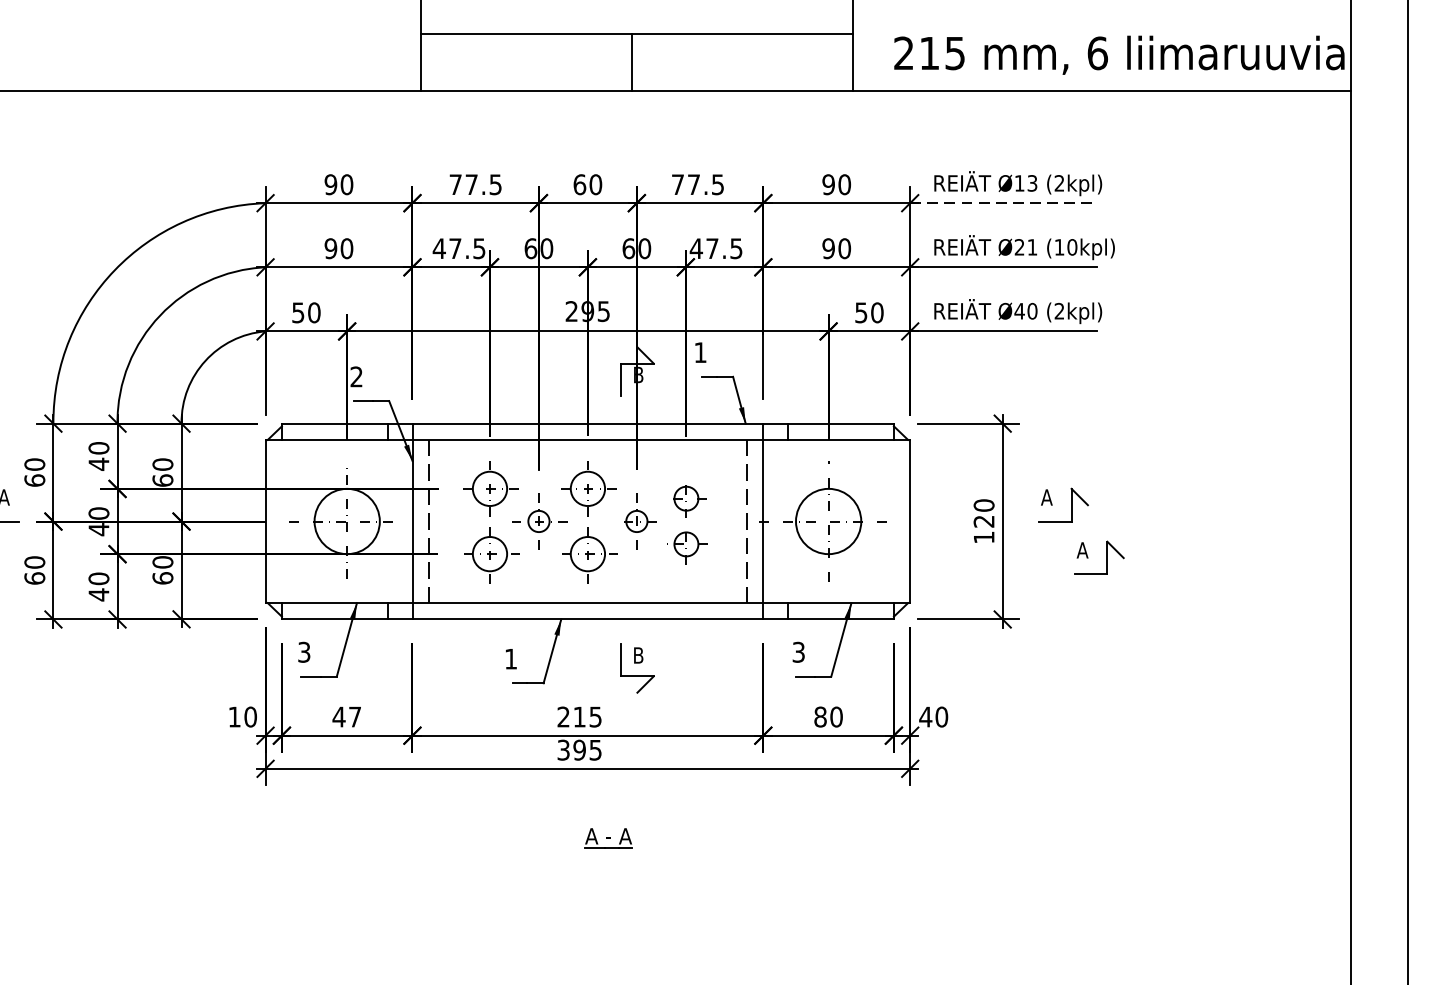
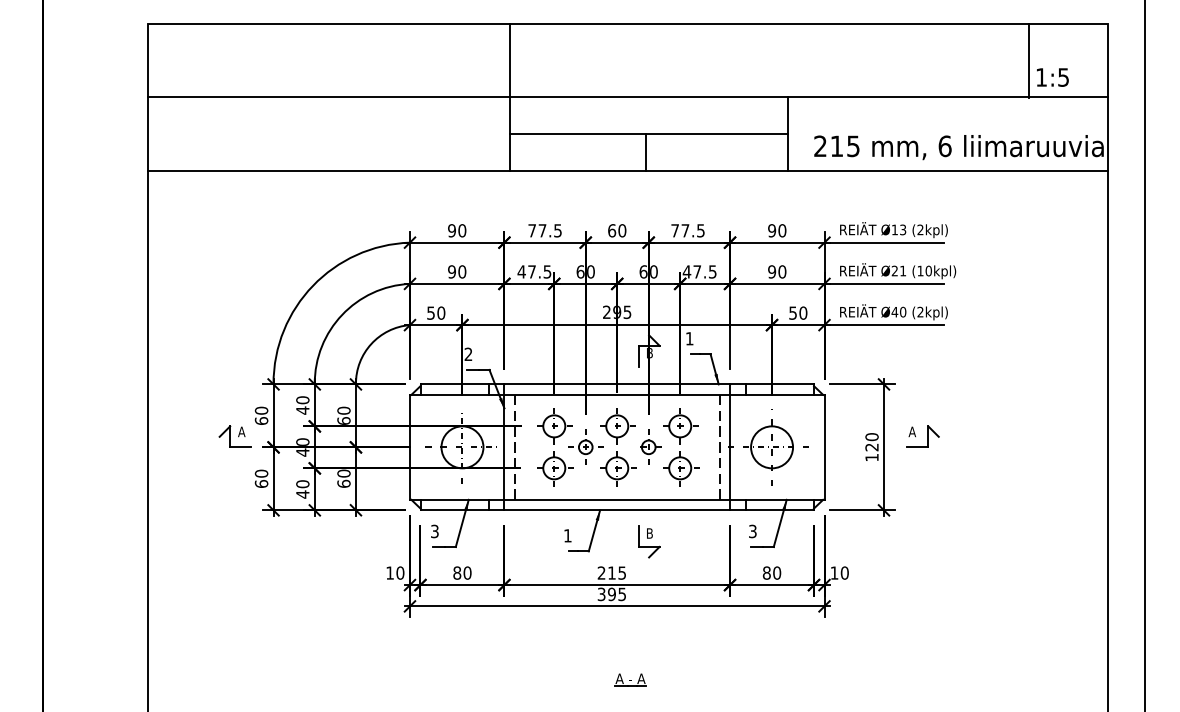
line: (1003, 202) -> (884, 242), dashed -> solid
part: (687, 521) -> (681, 447), size x1.43
part: (1098, 557) -> (945, 470), removed
text: (347, 716) -> (462, 572), 47 -> 80
text: (925, 716) -> (834, 572), 40 -> 10
part: (608, 837) -> (630, 679), moved

